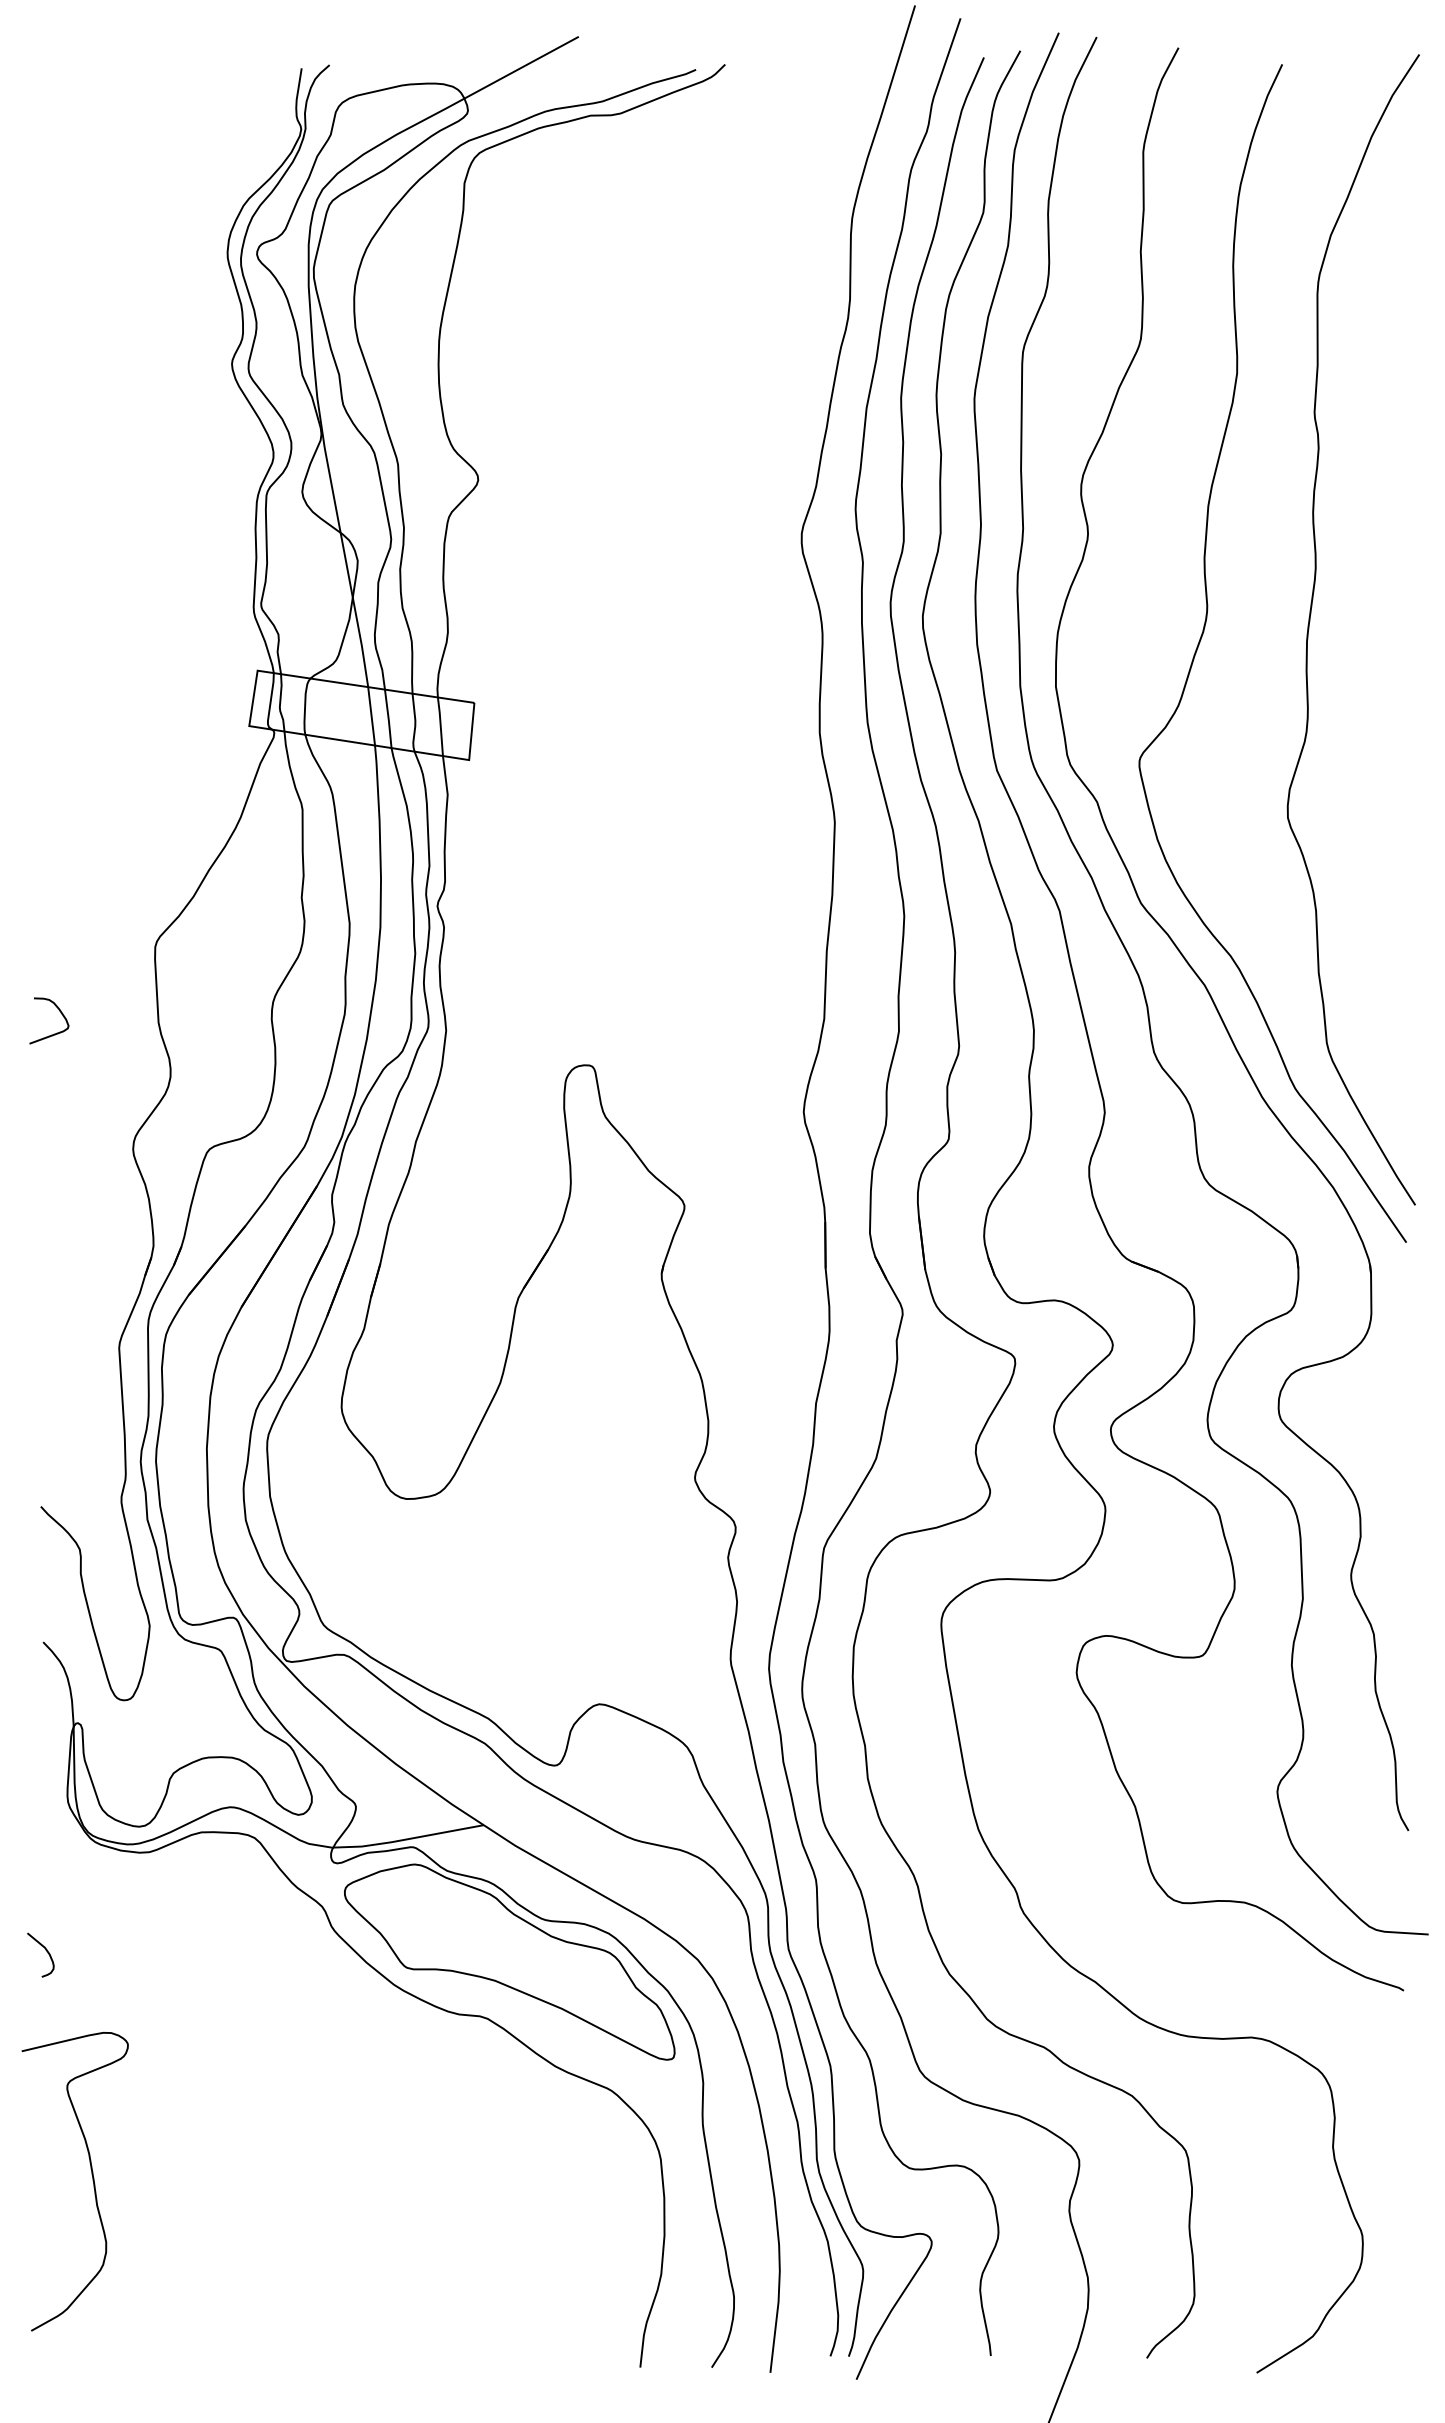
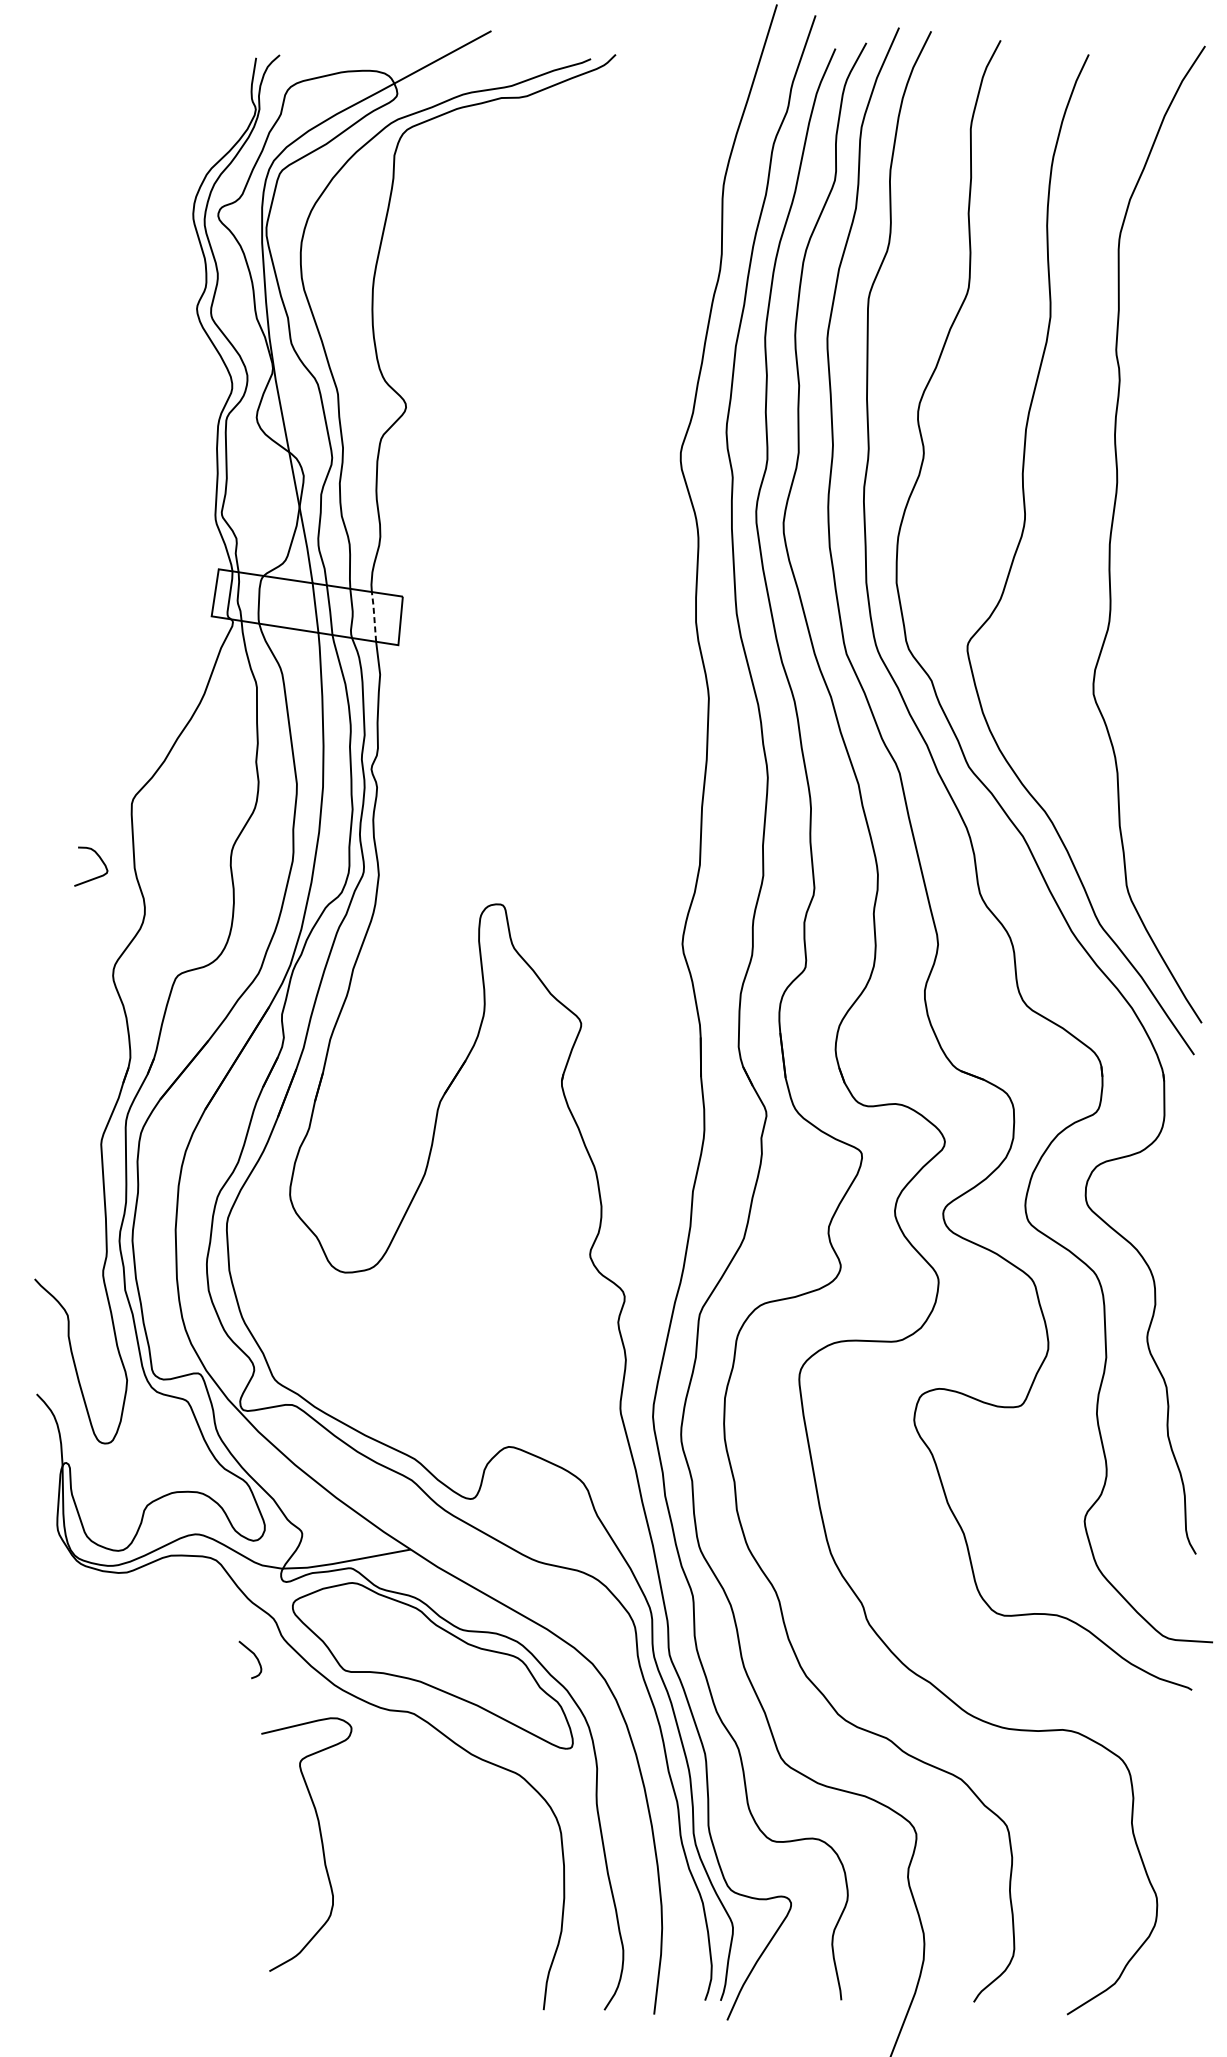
line: (440, 725) -> (374, 615), solid -> dashed
curve: (60, 1013) -> (100, 860), moved
curve: (45, 1950) -> (254, 1655), moved
curve: (92, 2180) -> (321, 1843), moved

